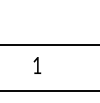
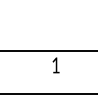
text: (36, 65) -> (55, 65), moved

